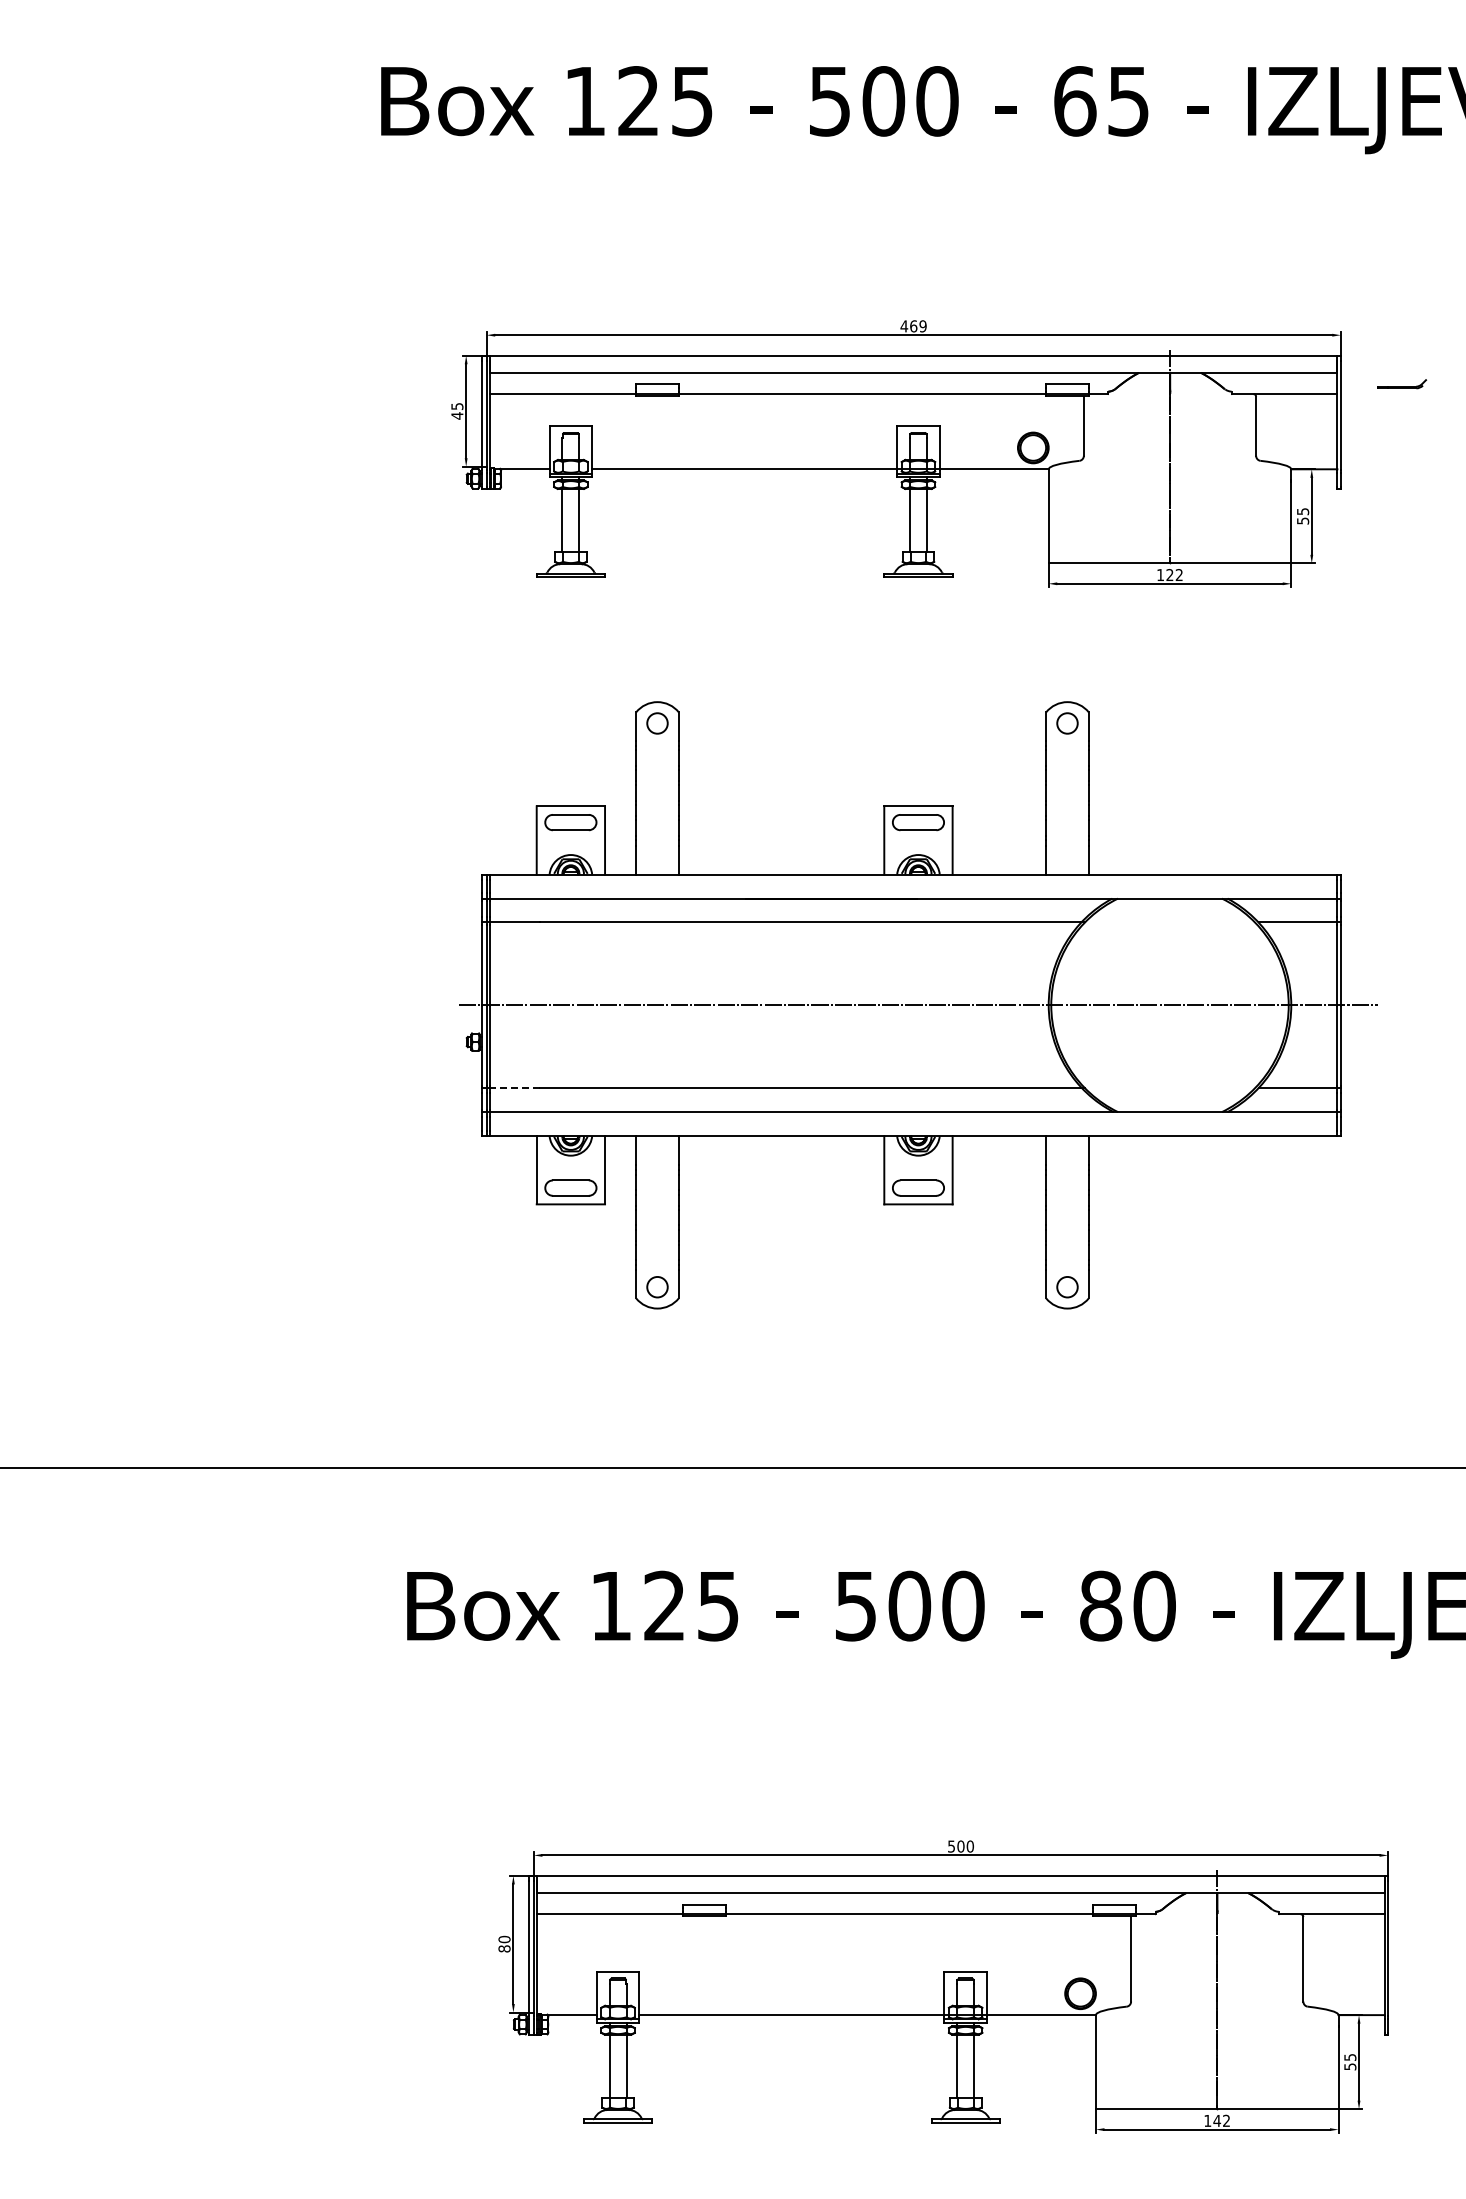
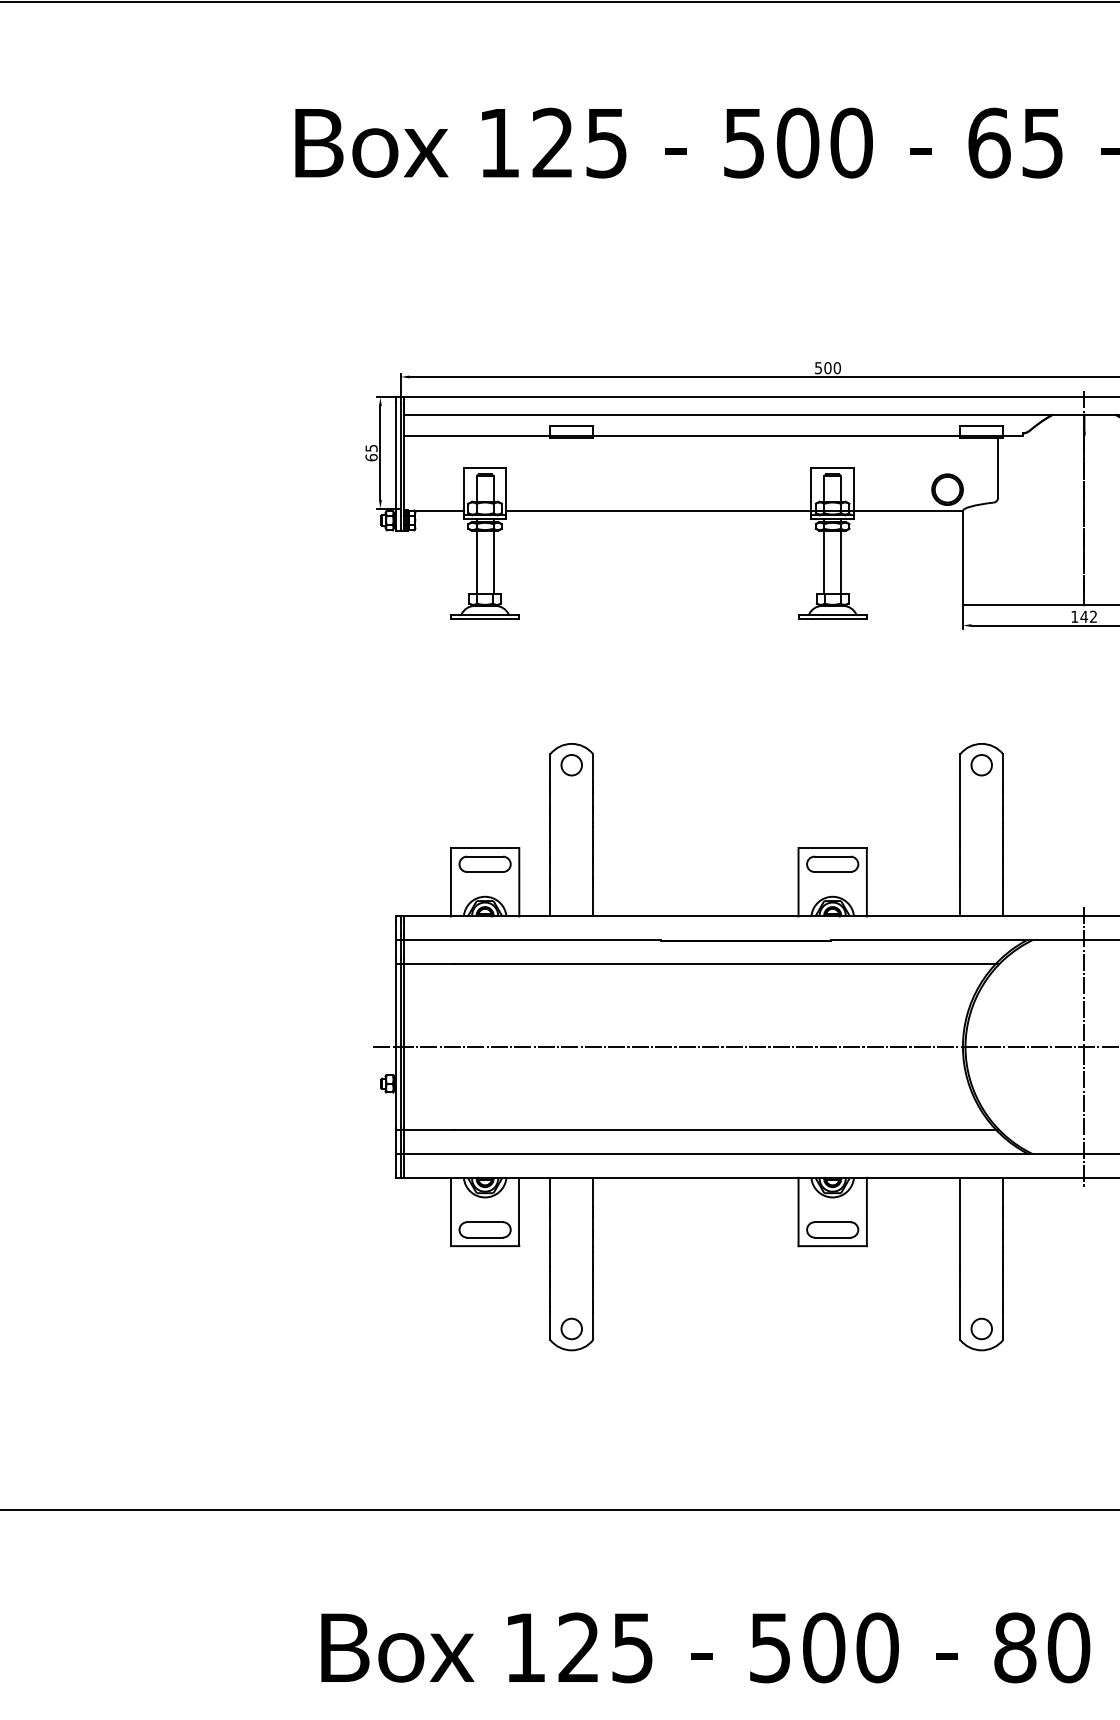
text: (913, 326) -> (827, 368), 469 -> 500
text: (457, 415) -> (371, 457), 45 -> 65
text: (1169, 574) -> (1083, 616), 122 -> 142
line: (1170, 1005) -> (1084, 1047), added
line: (515, 1088) -> (429, 1130), dashed -> solid

